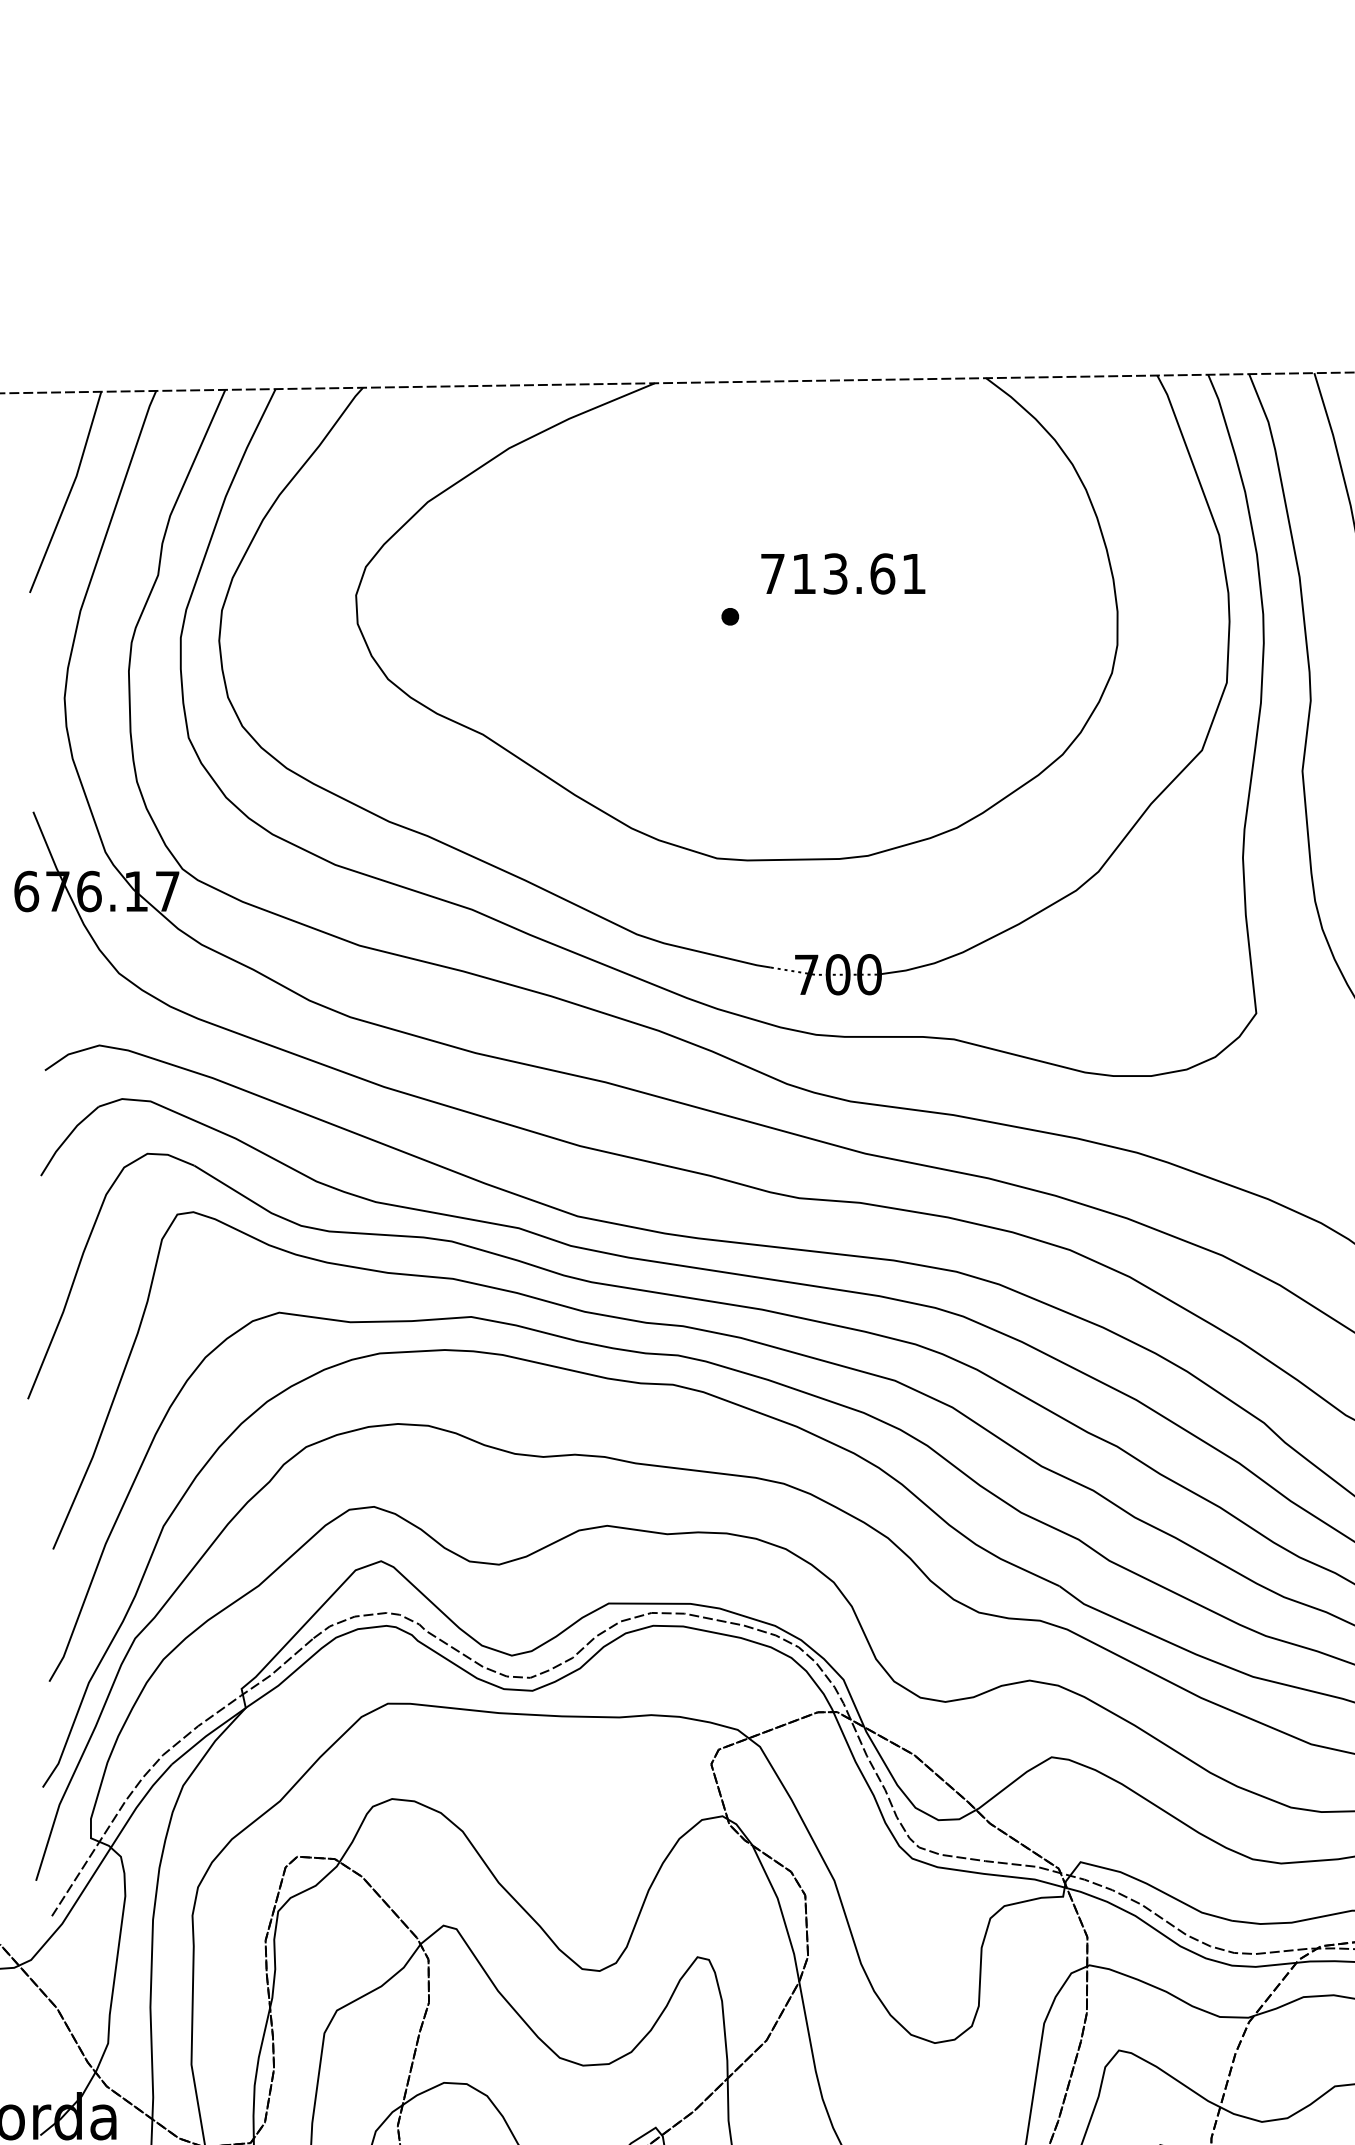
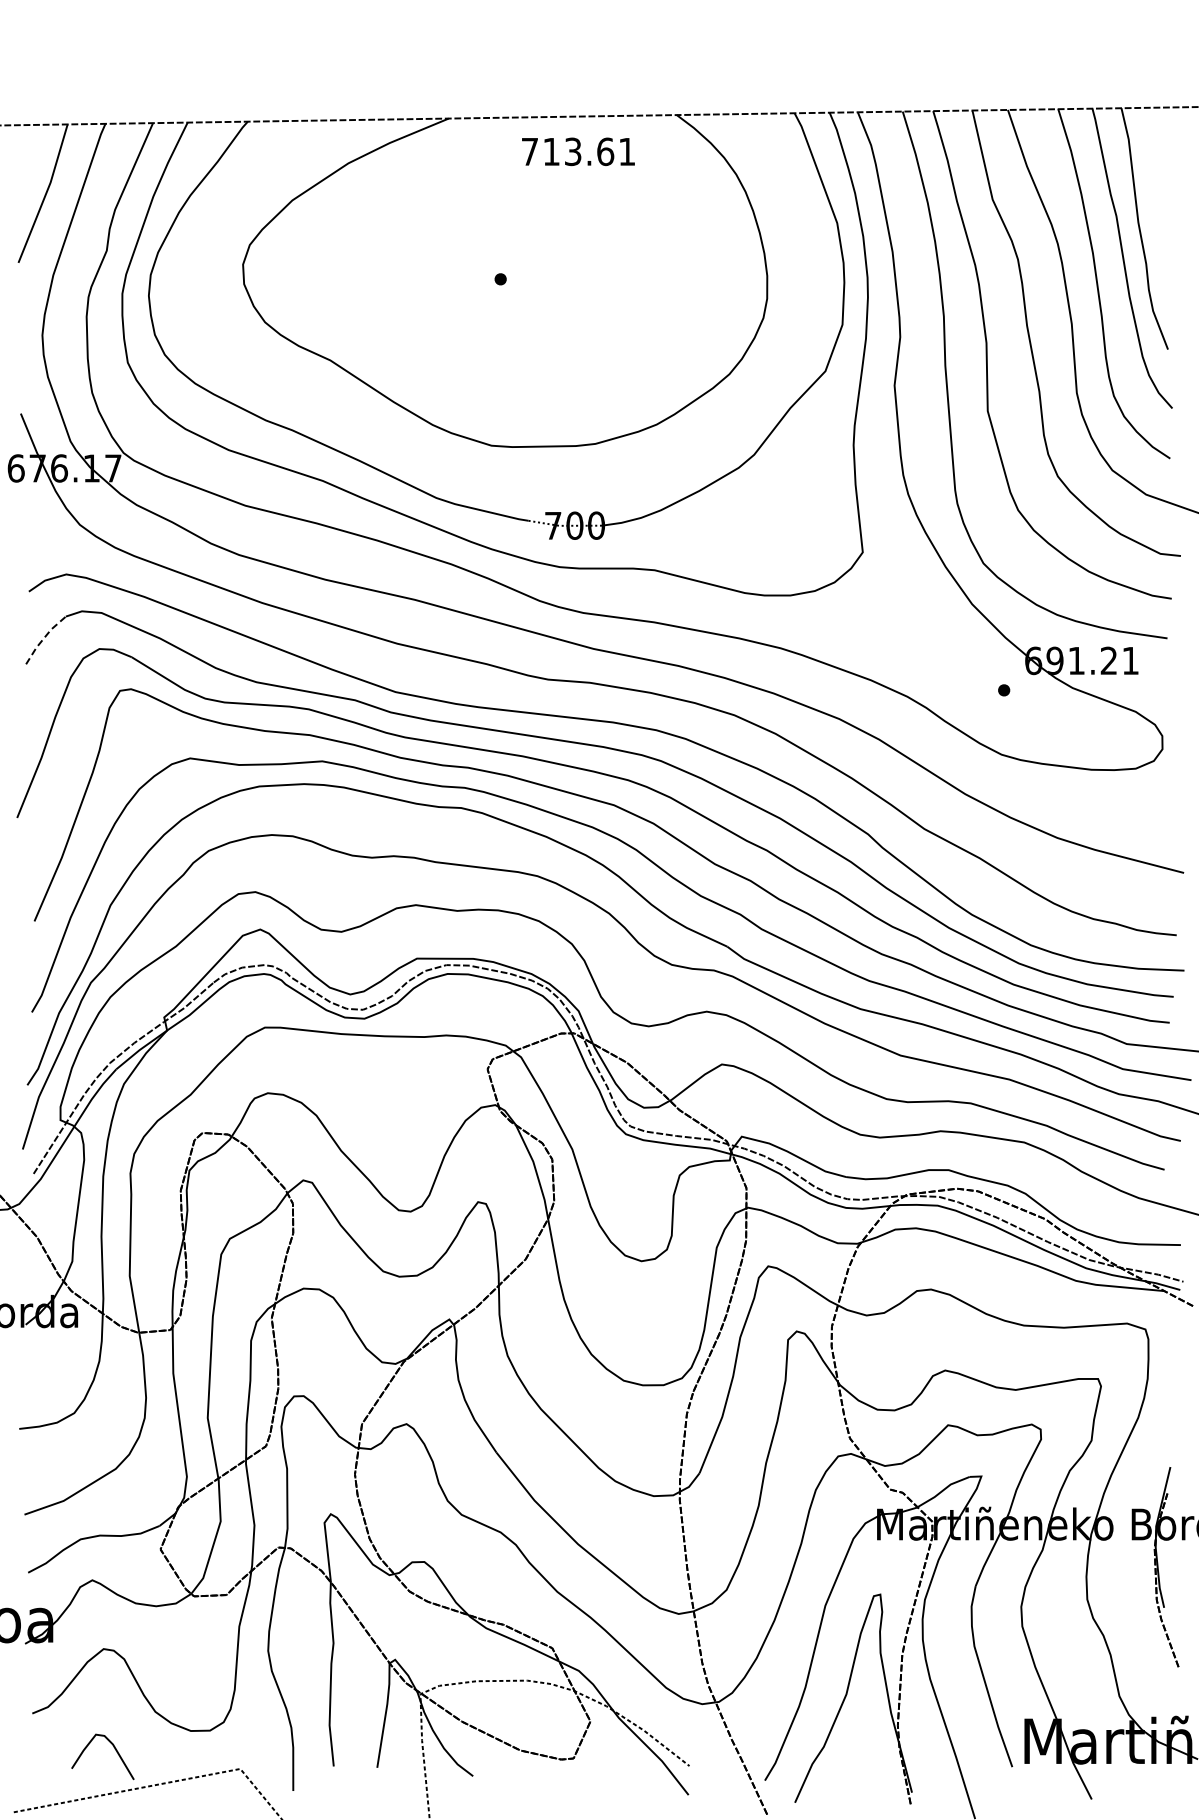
text: (843, 573) -> (578, 151), moved
line: (66, 1138) -> (43, 638), solid -> dashed

